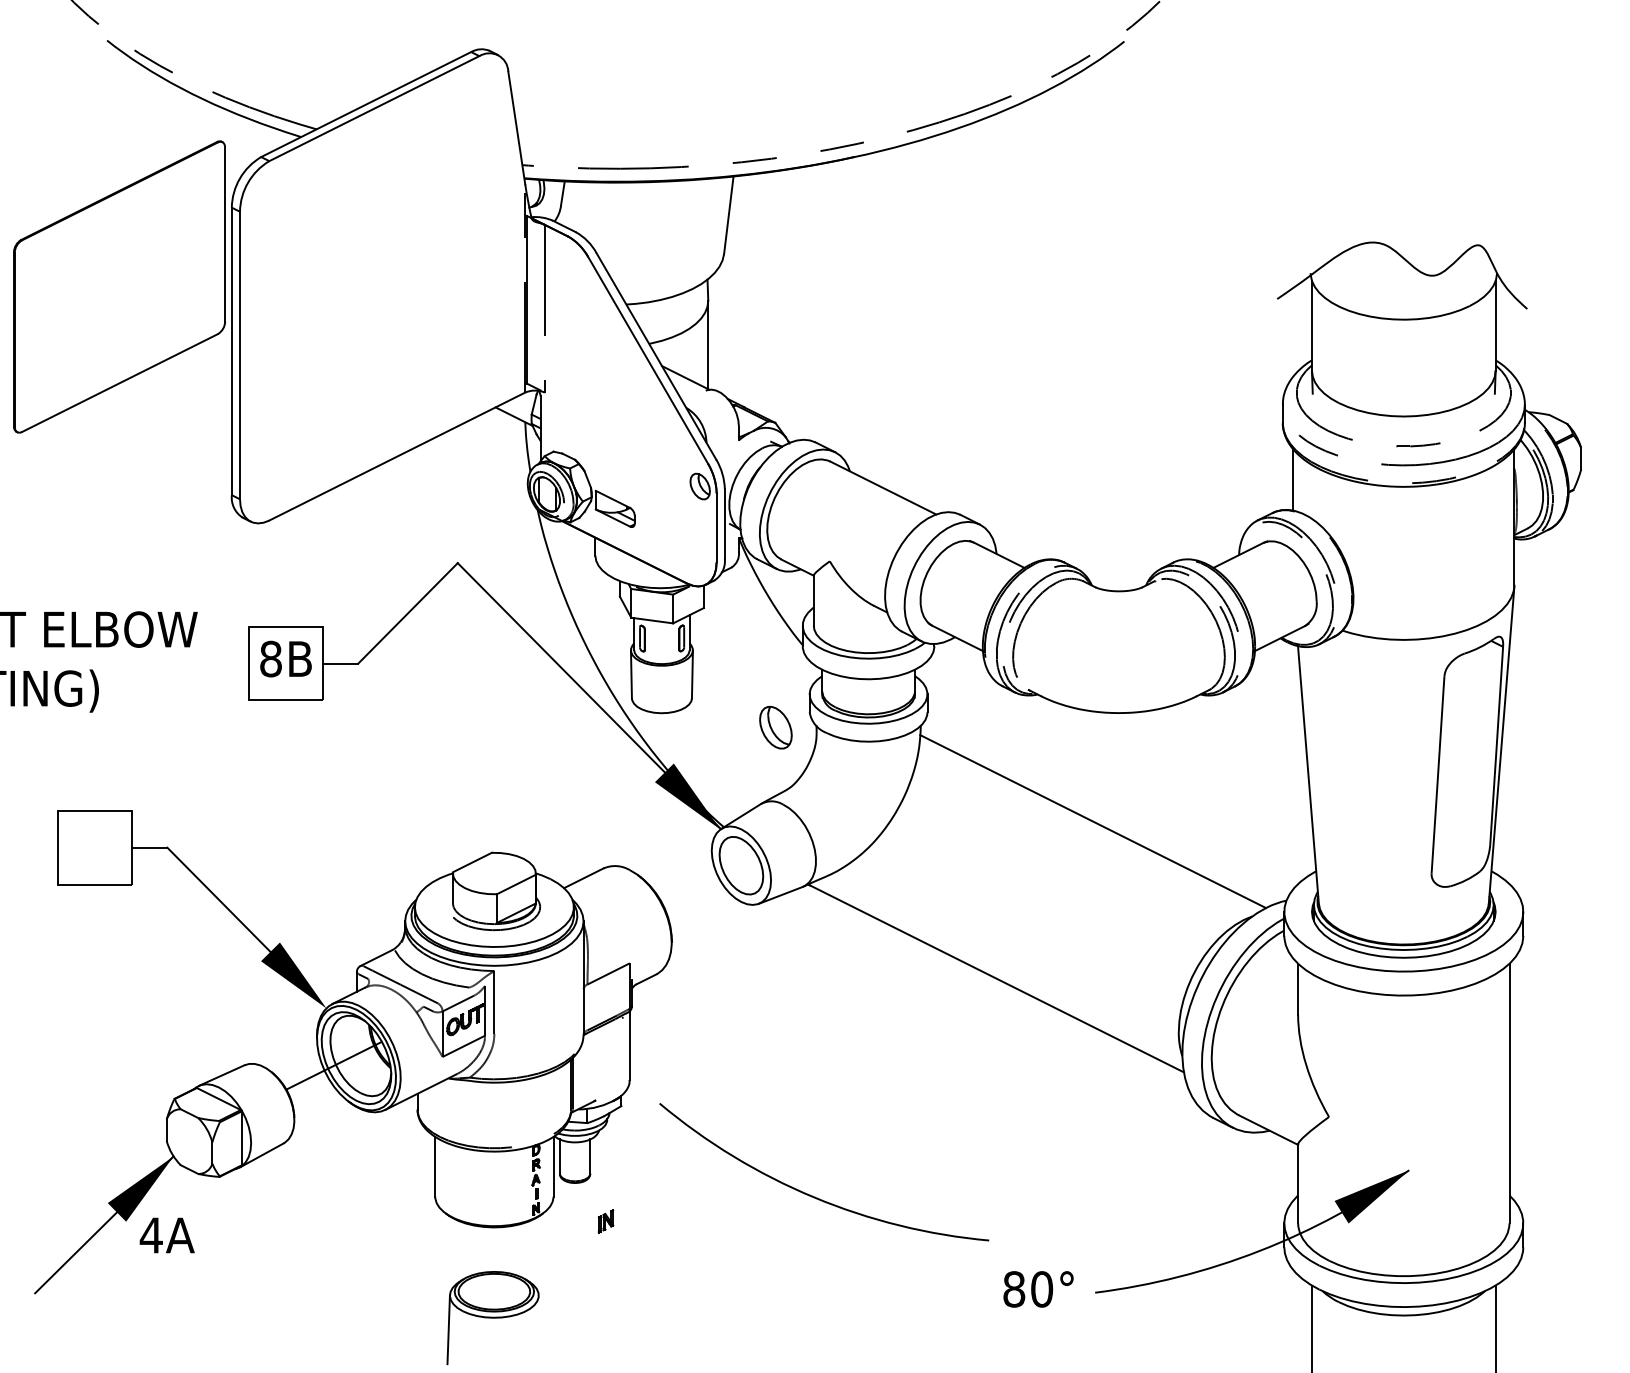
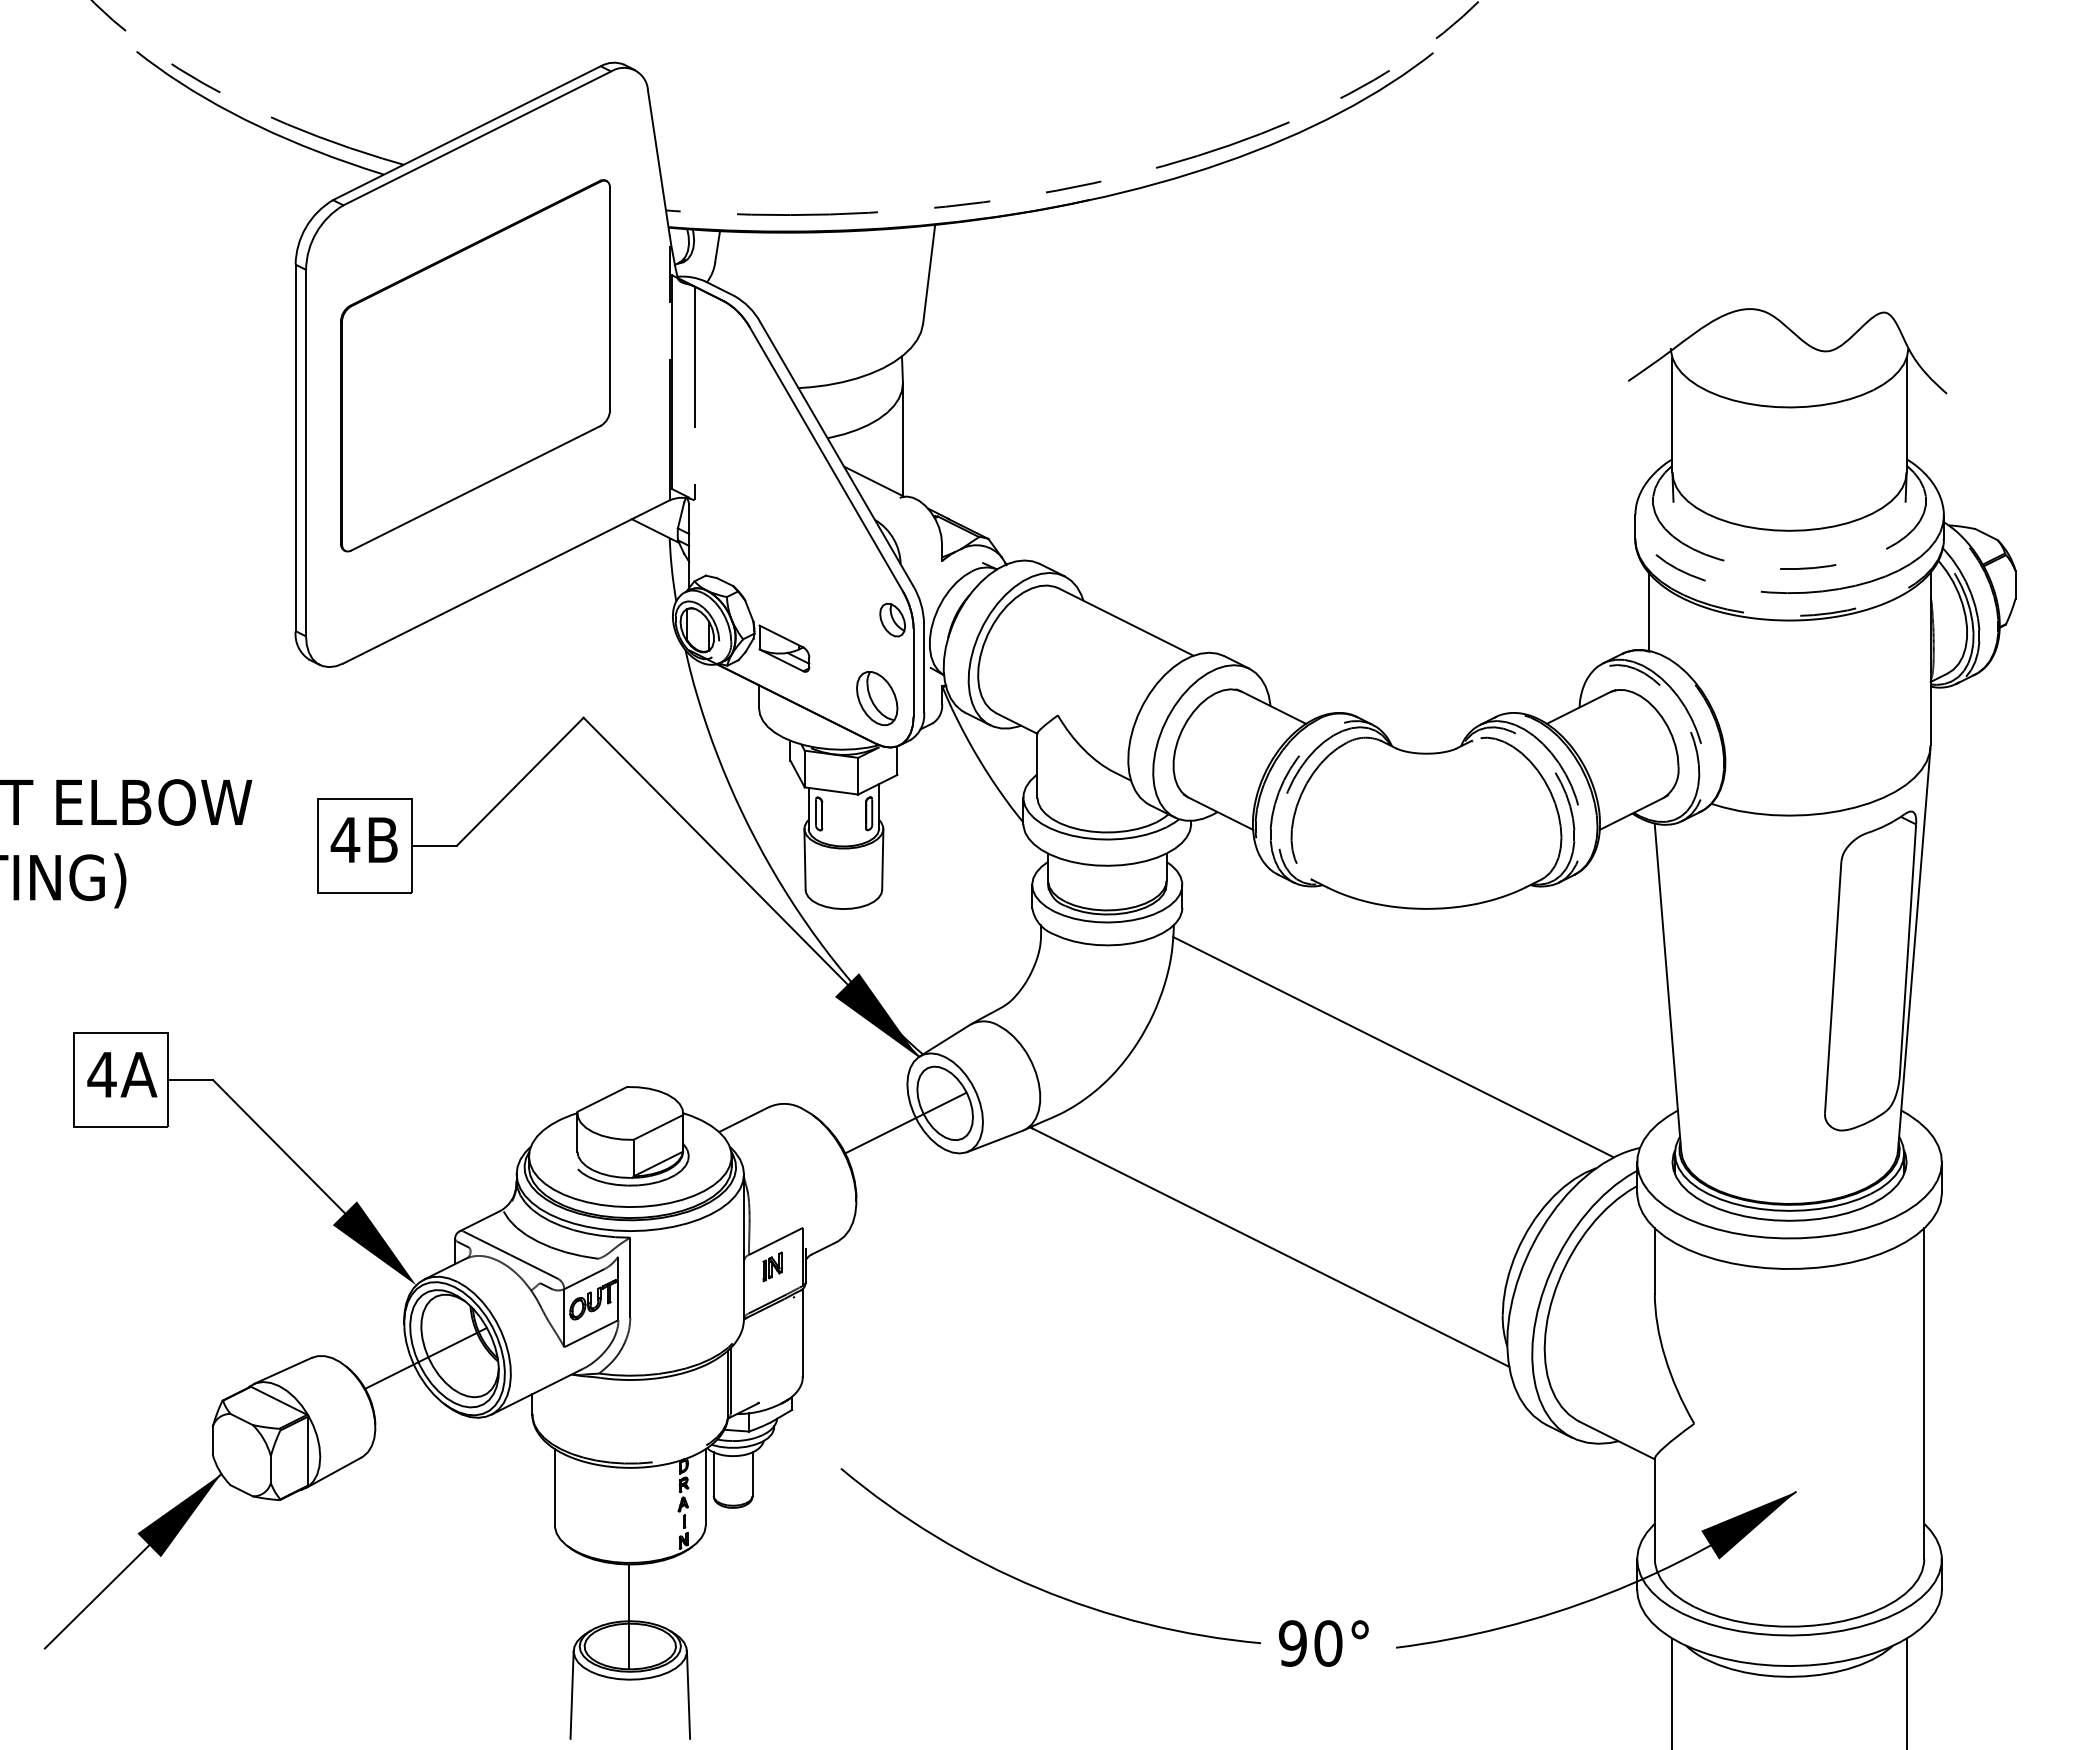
part: (119, 286) -> (475, 365), moved
text: (270, 658) -> (345, 839), 8B -> 4B
part: (776, 727) -> (877, 698), moved
line: (710, 880) -> (905, 1122), added
arc: (815, 1196) -> (1039, 1587), moved
part: (605, 1221) -> (772, 1266), moved
text: (167, 1235) -> (122, 1074), moved
line: (492, 1268) -> (628, 1616), added
text: (1013, 1289) -> (1292, 1643), 80° -> 90°
line: (540, 1329) -> (688, 1694), added

